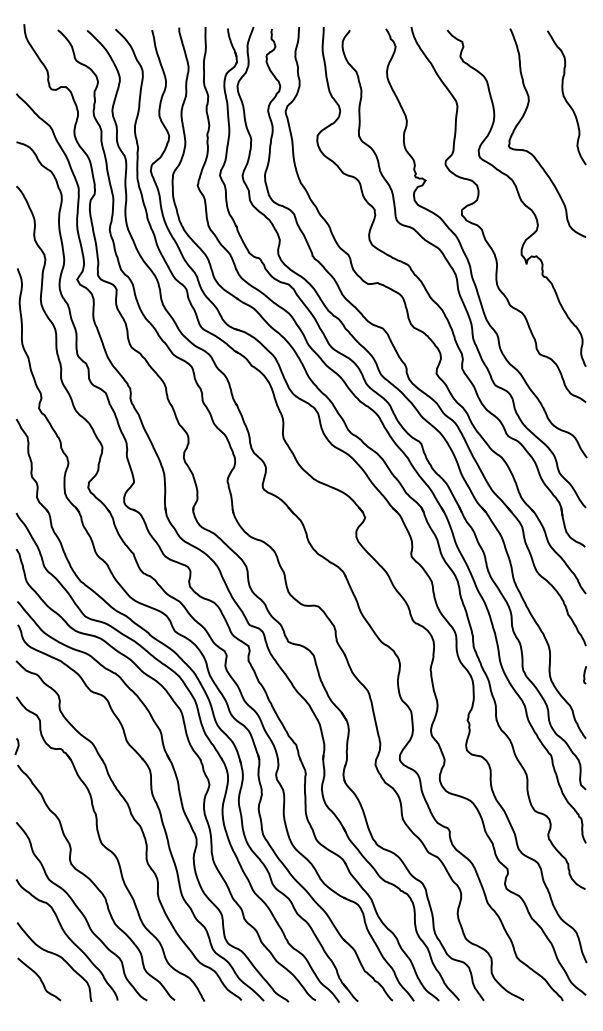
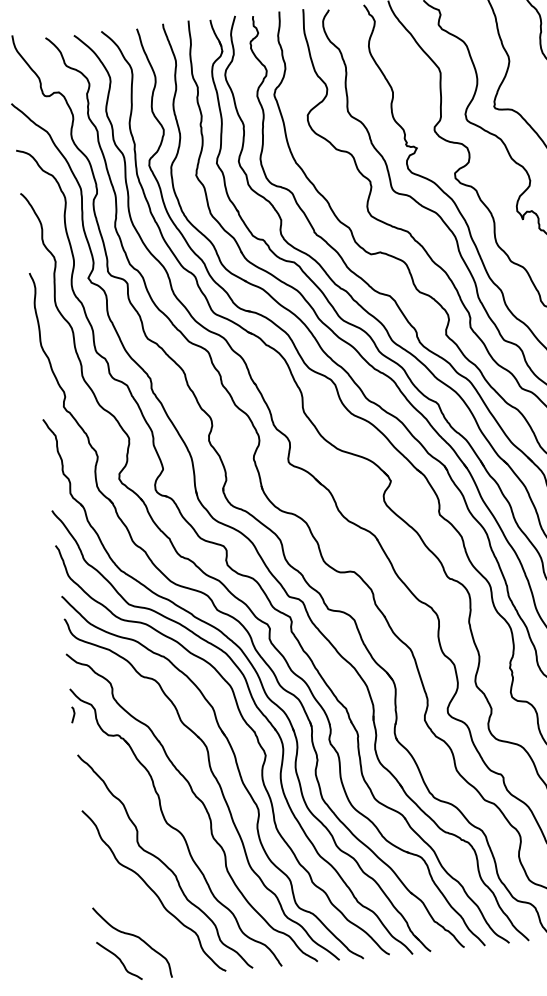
line: (17, 746) -> (73, 714), moved
curve: (68, 938) -> (143, 918), removed

